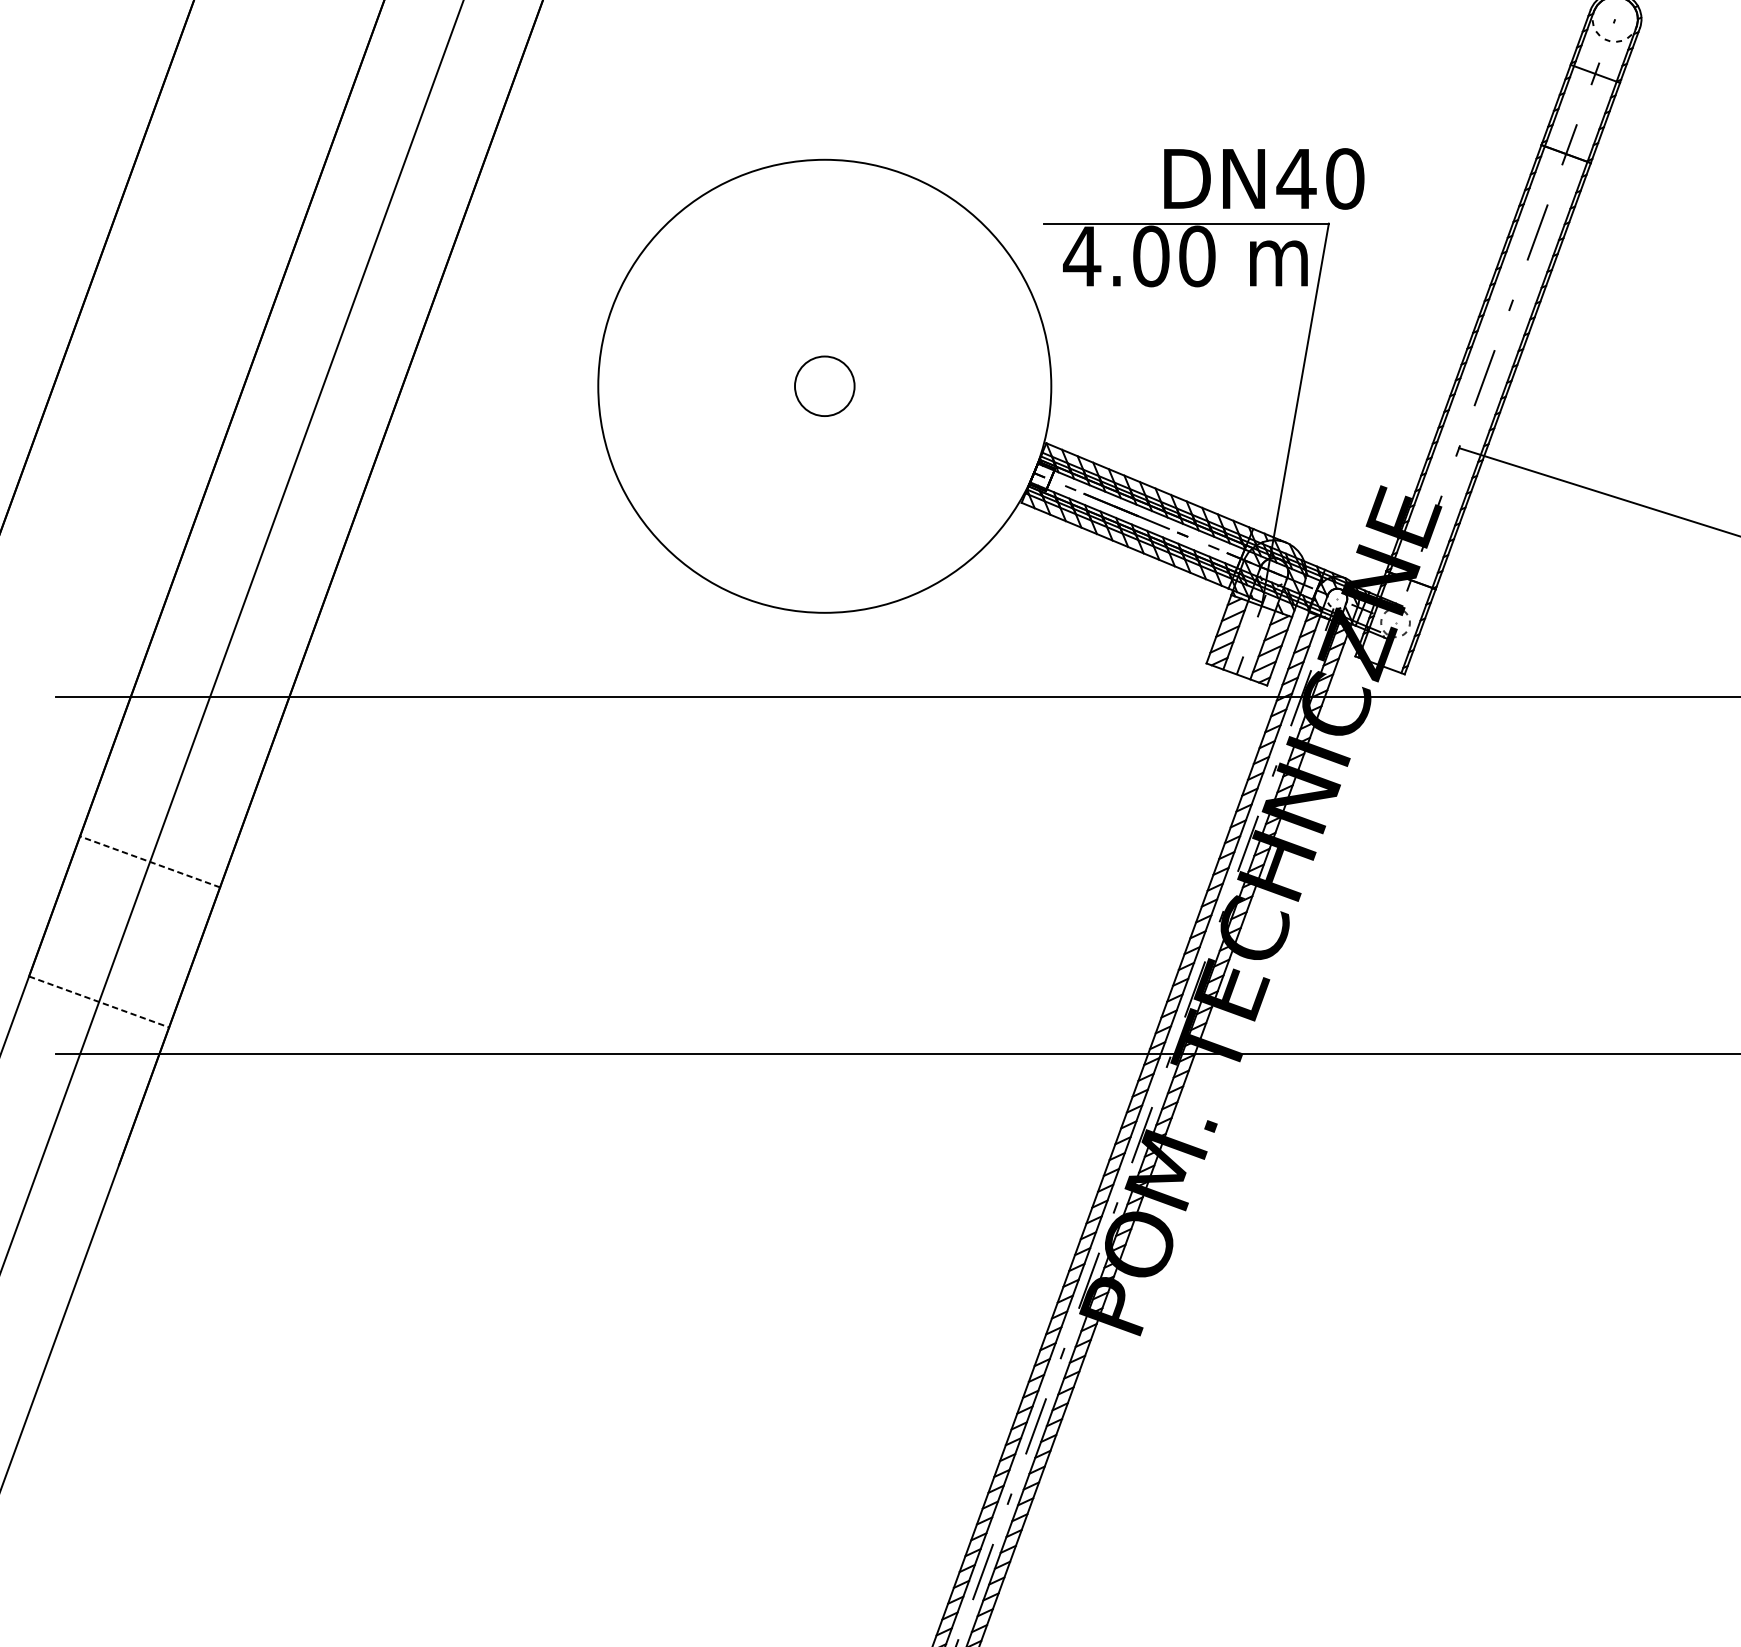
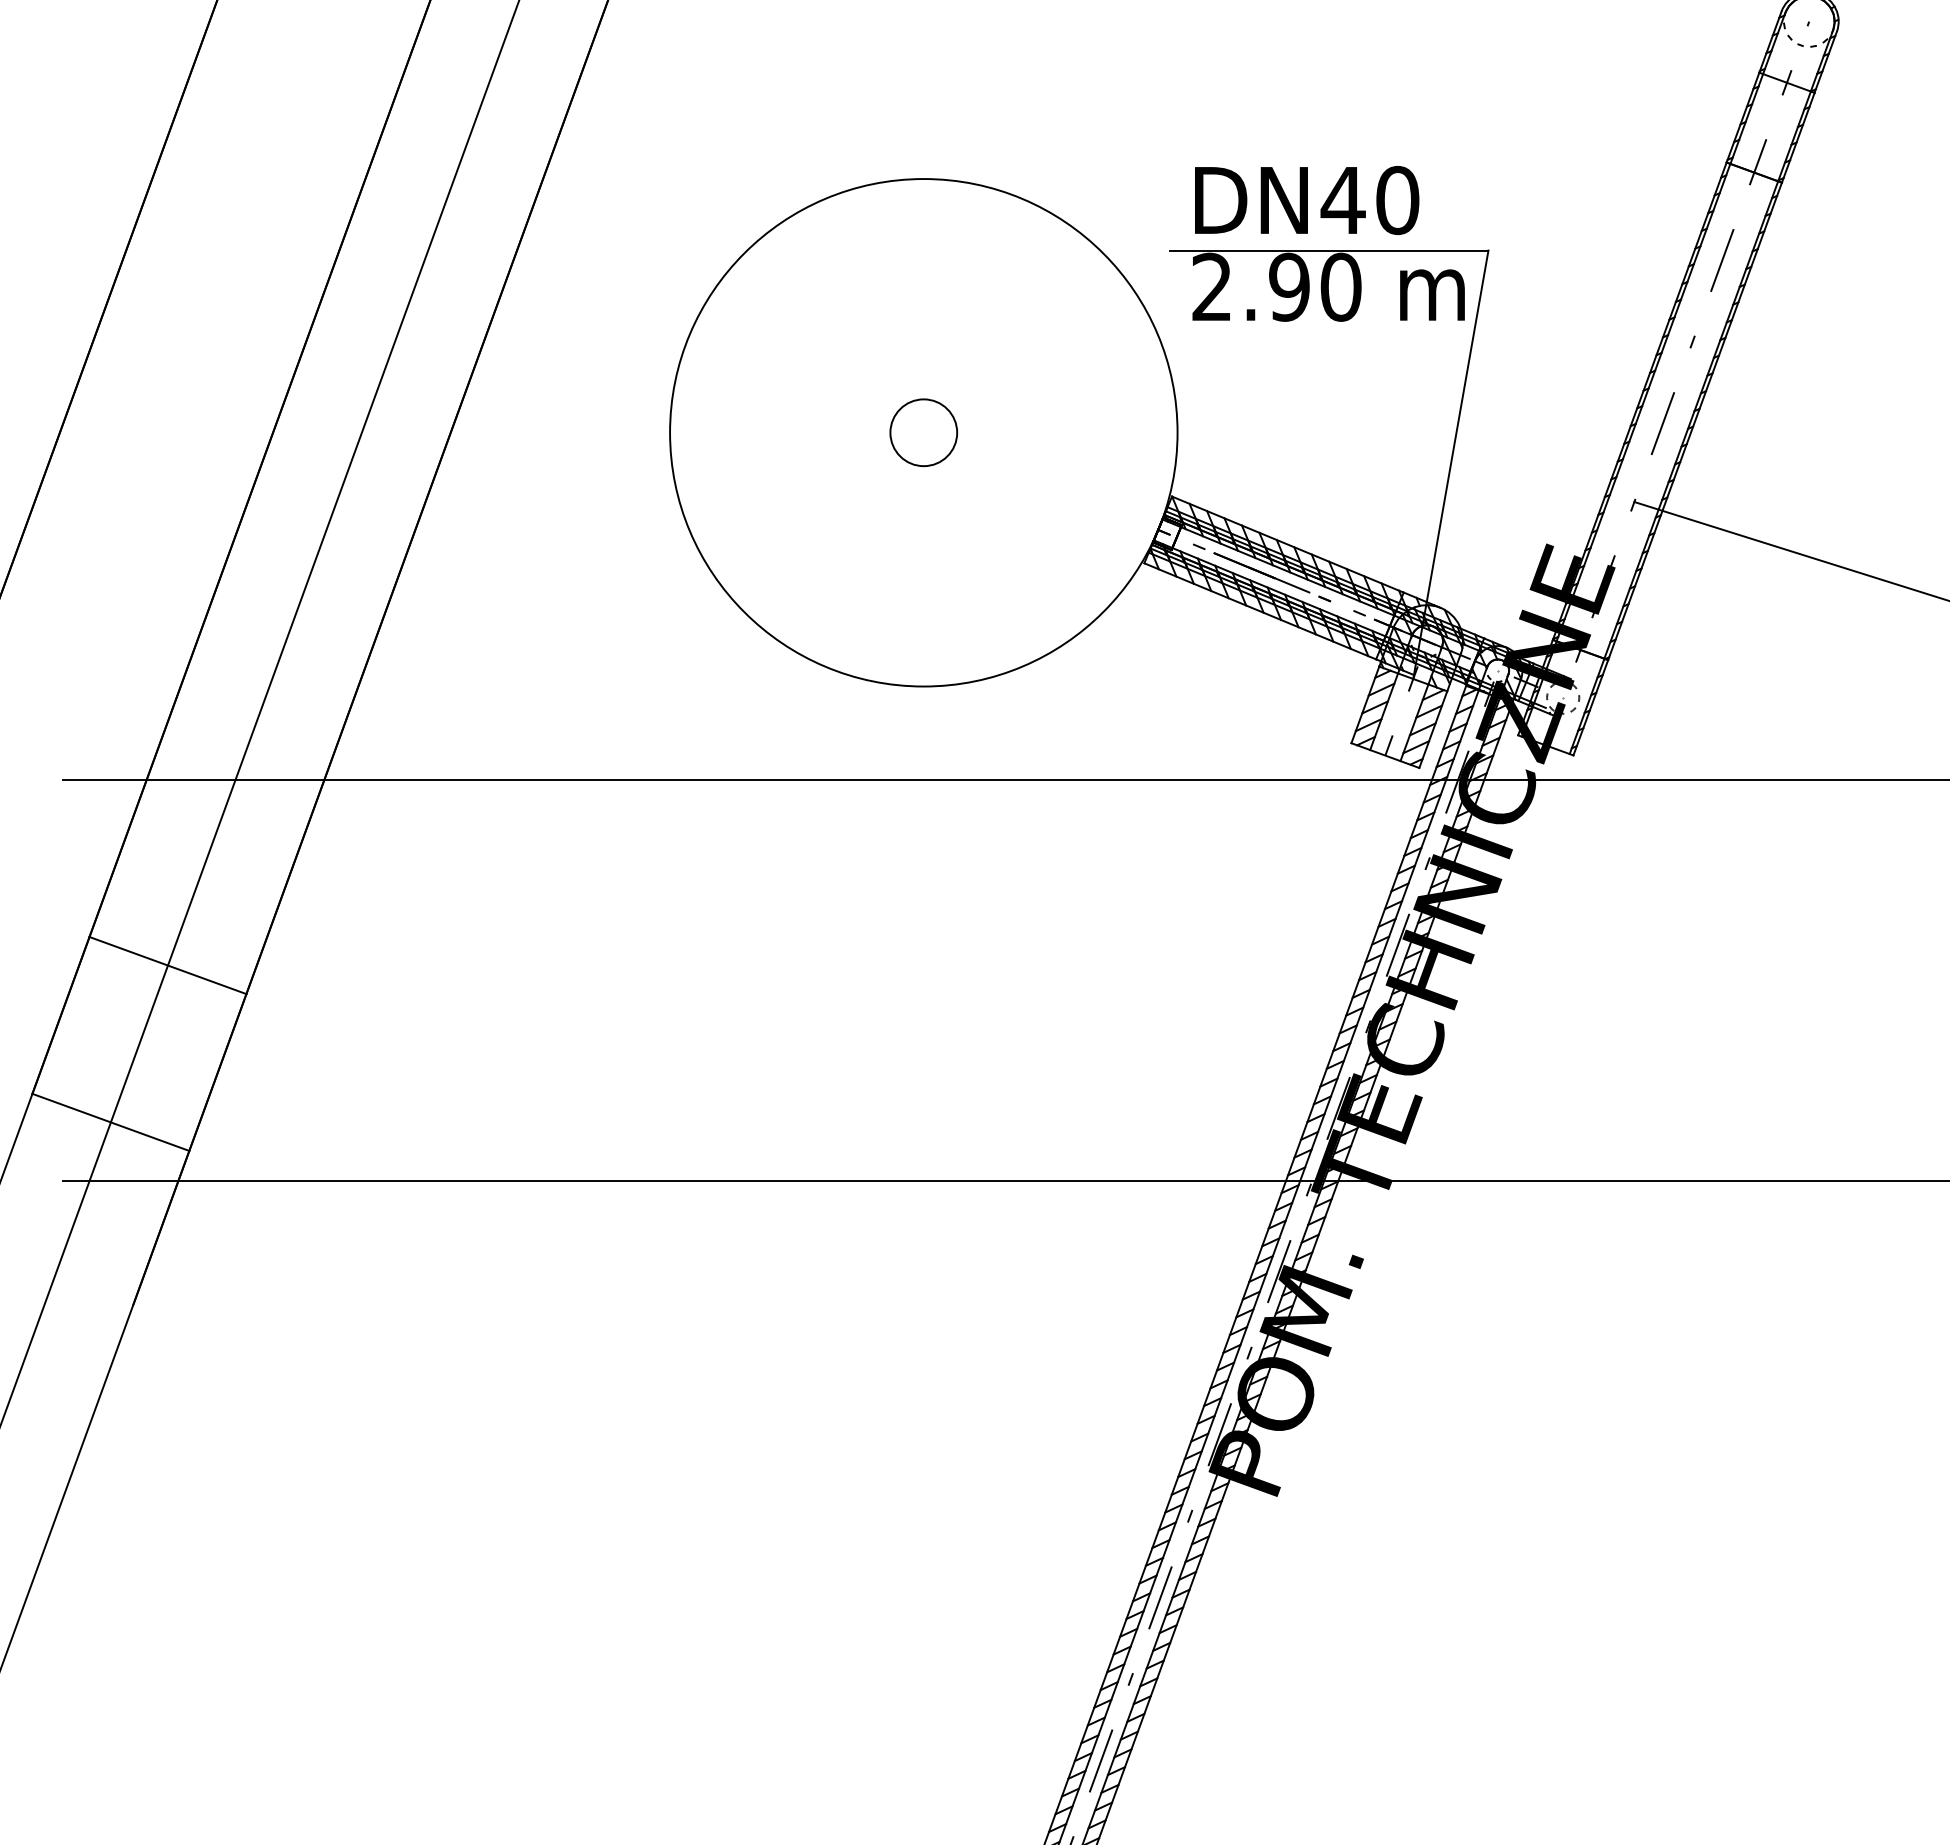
text: (1264, 178) -> (1307, 200), moved
text: (1116, 255) -> (1250, 286), 4.00 -> 2.90
line: (149, 861) -> (167, 965), dashed -> solid
line: (99, 1002) -> (111, 1122), dashed -> solid

